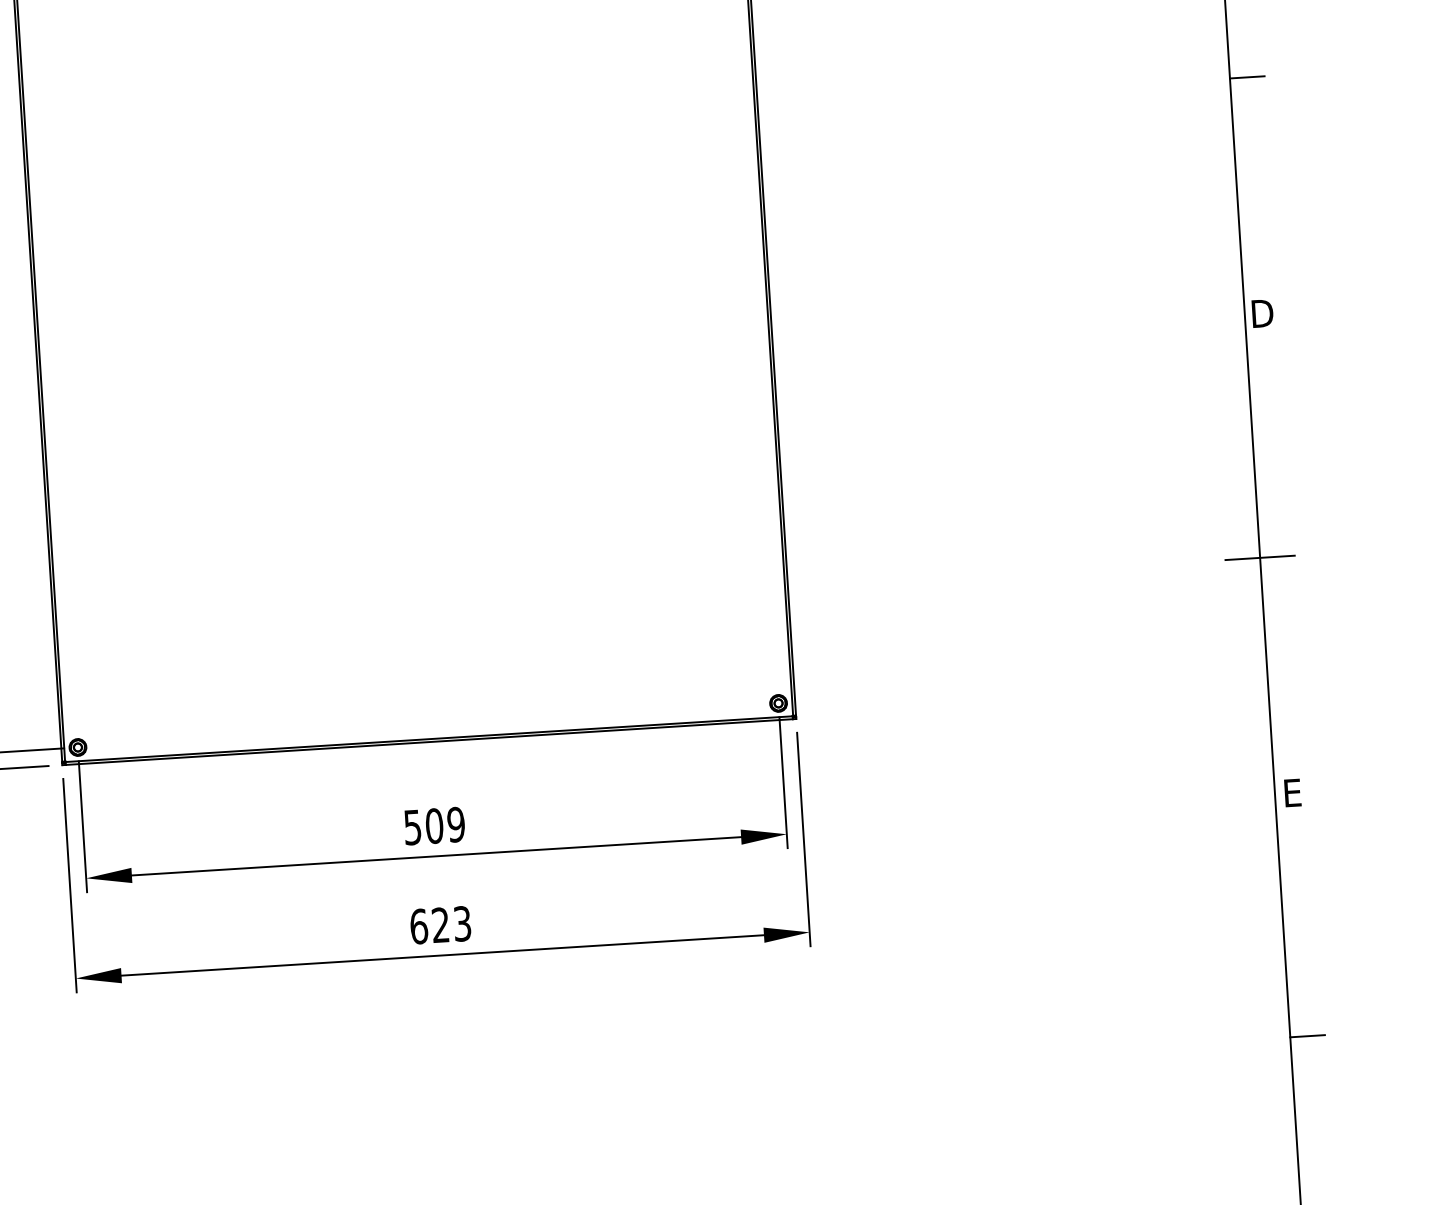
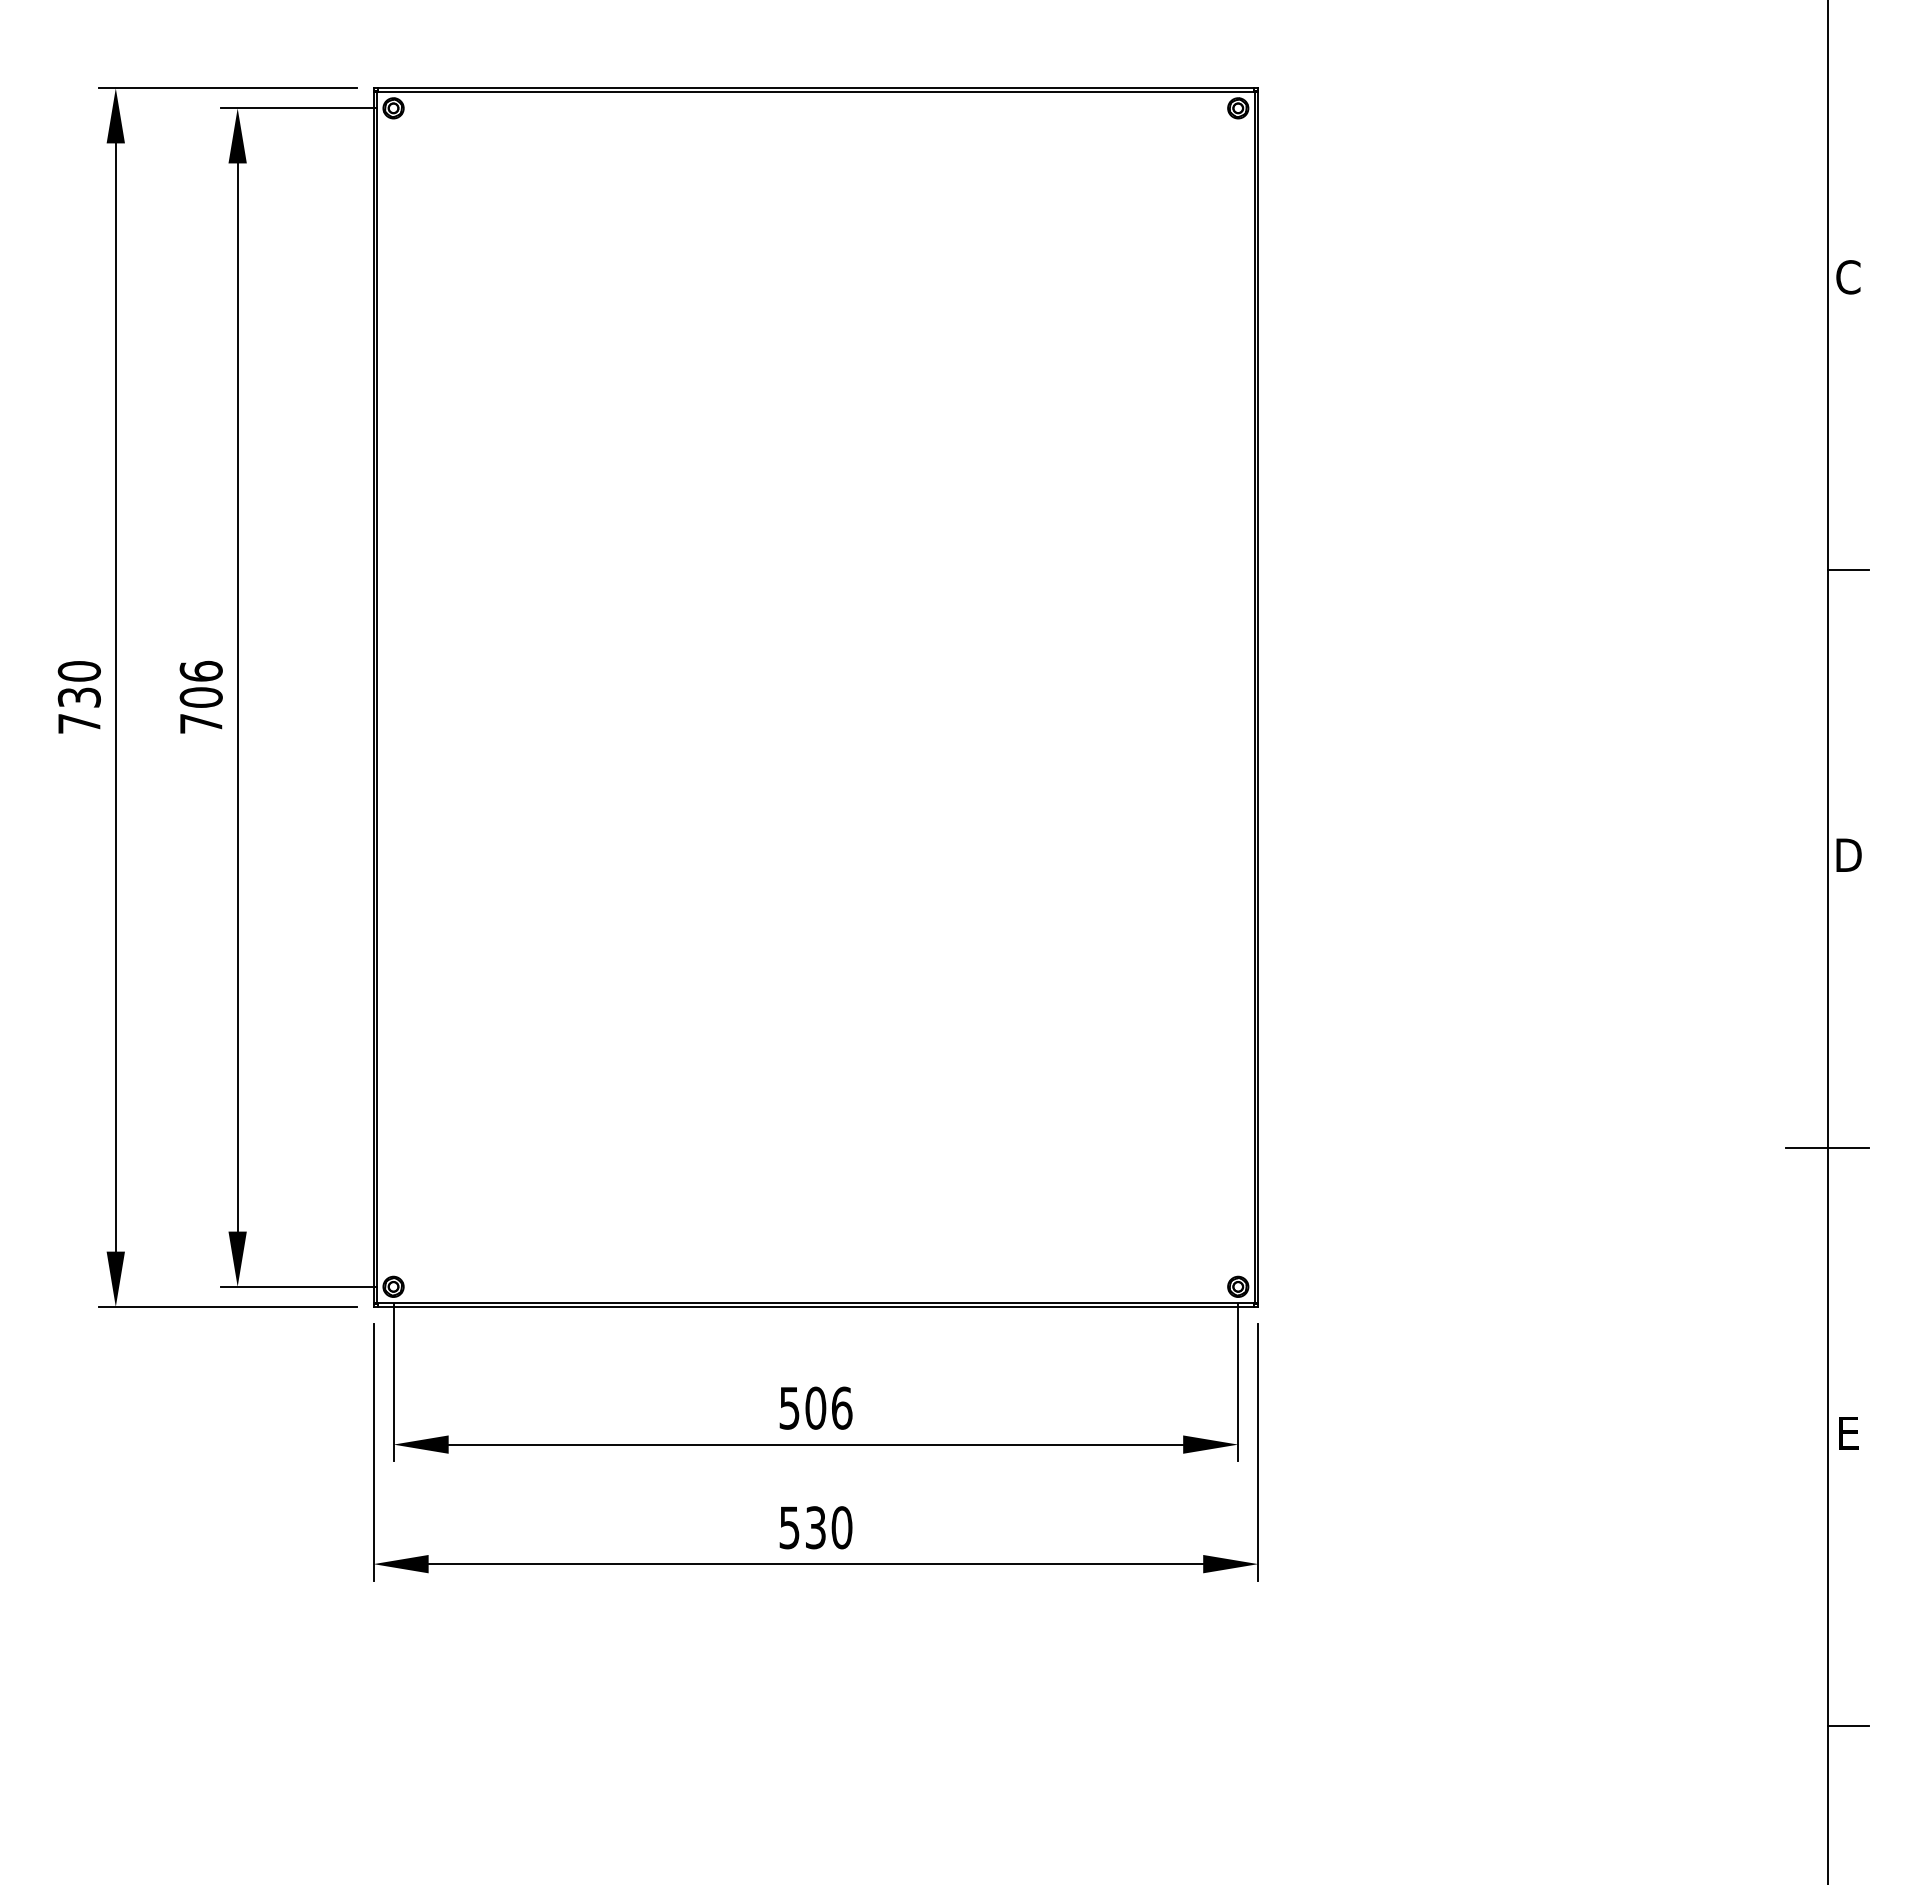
text: (455, 824) -> (841, 1407), 509 -> 506
text: (440, 925) -> (815, 1527), 623 -> 530

